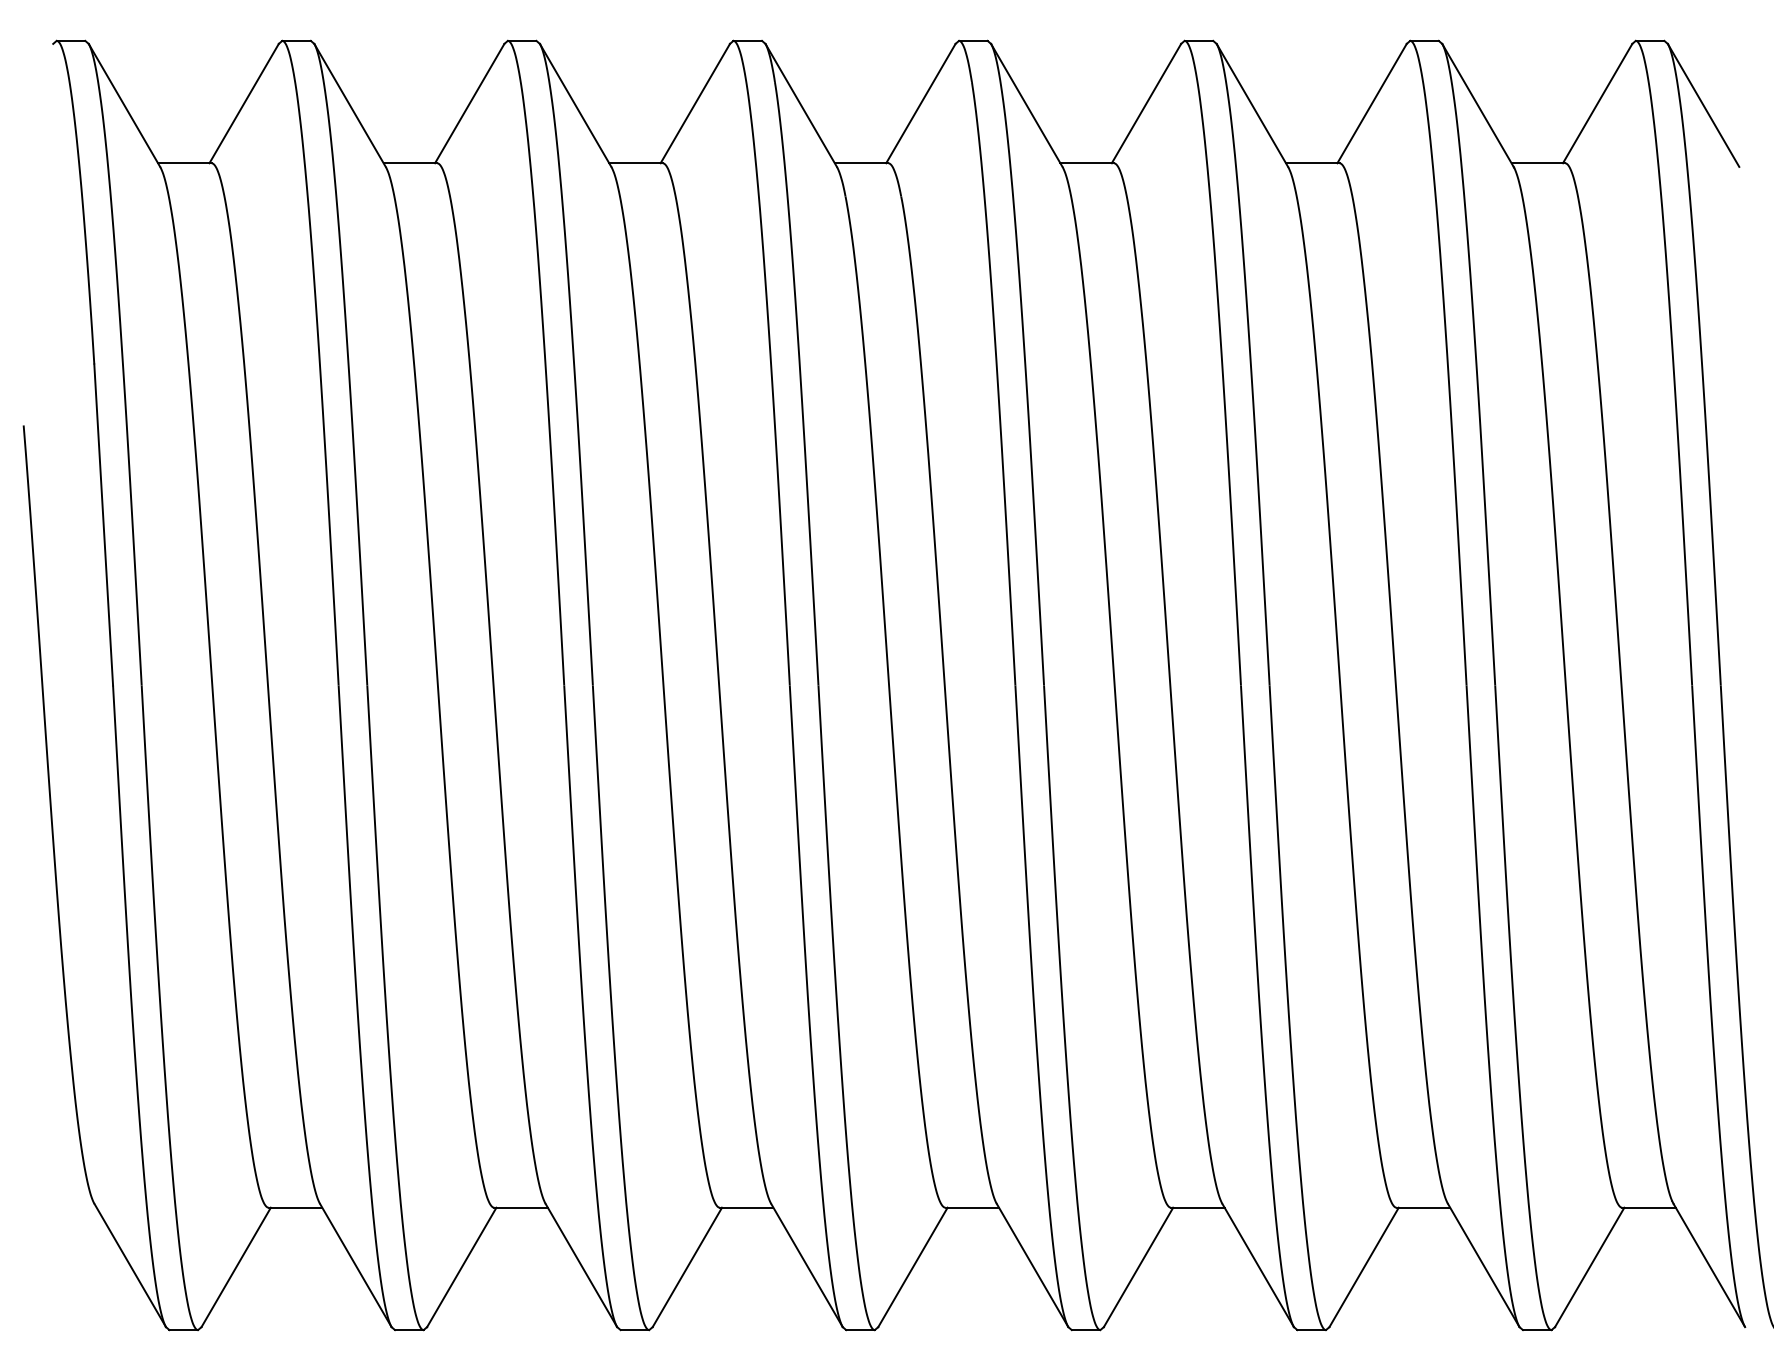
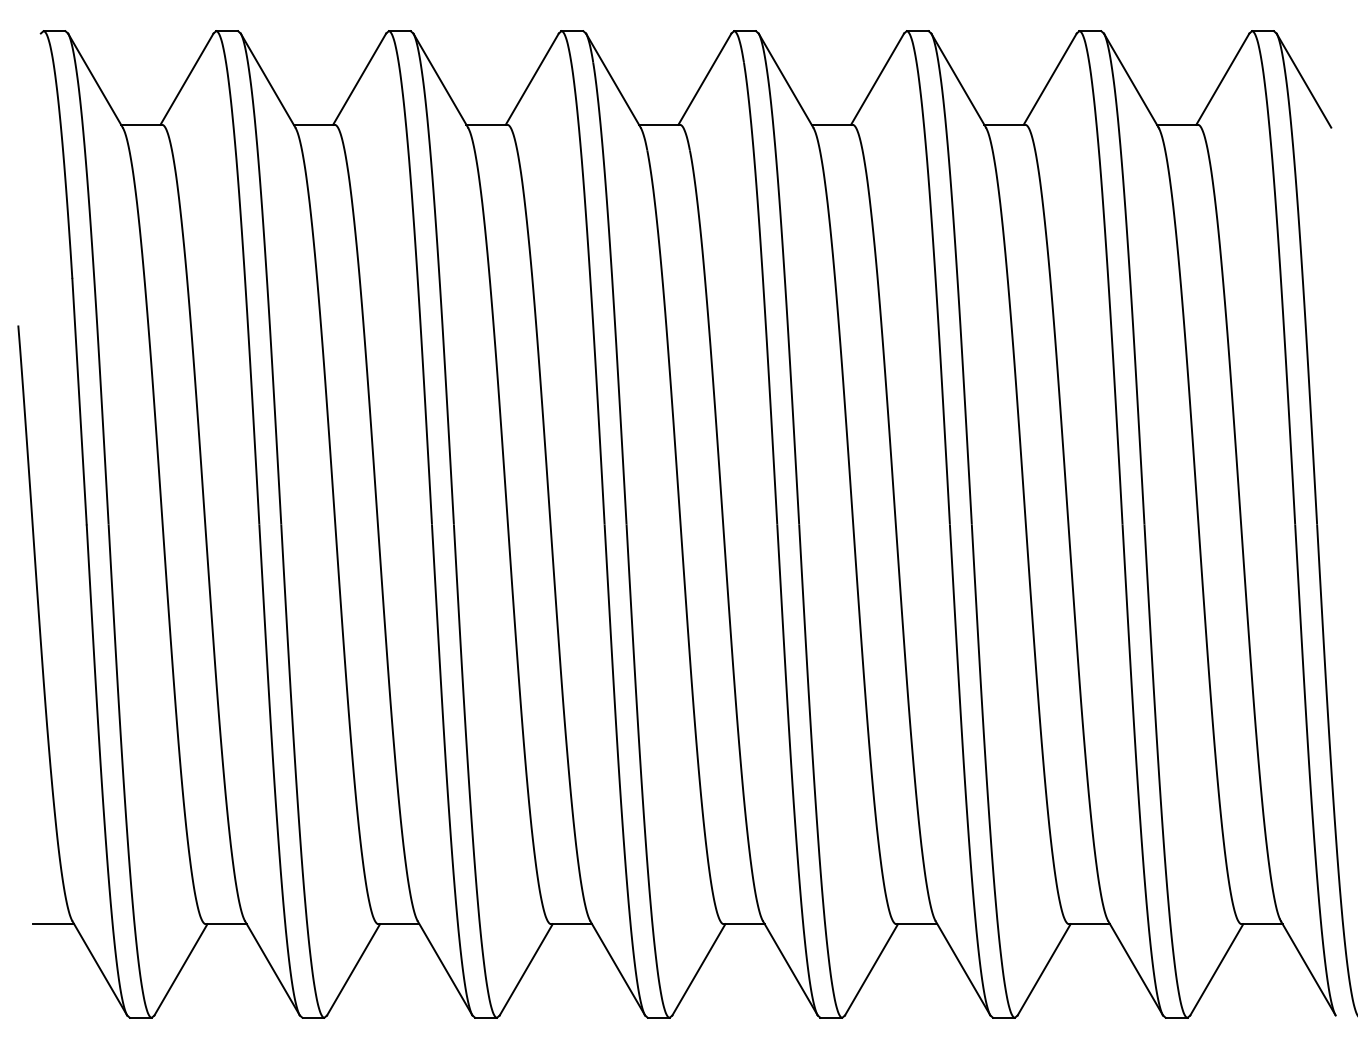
line: (69, 1207) -> (53, 923), added

